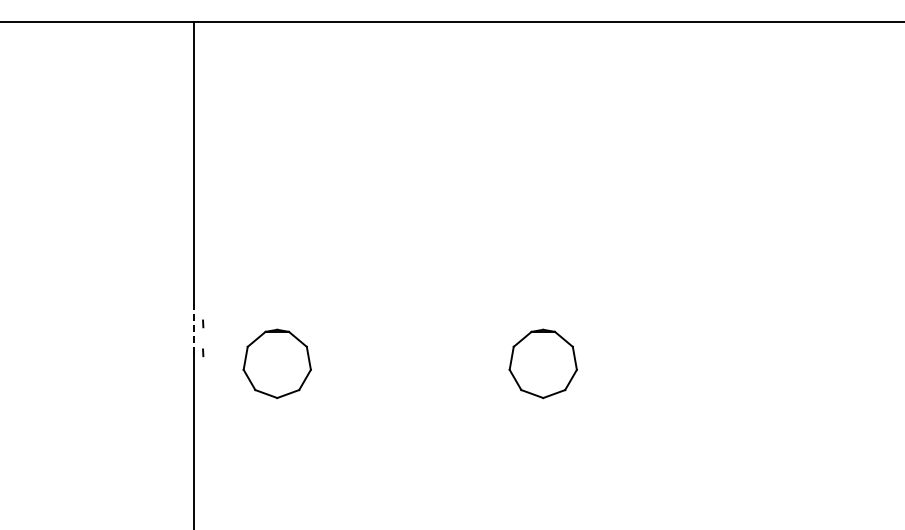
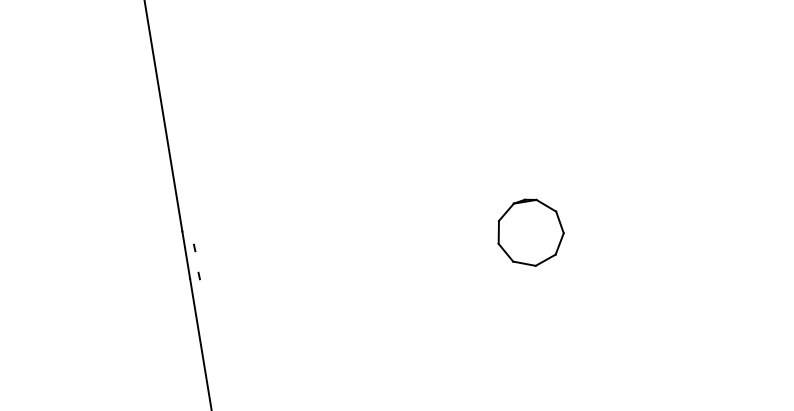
line: (193, 329) -> (186, 254), dashed -> solid
part: (276, 363) -> (271, 274), removed

